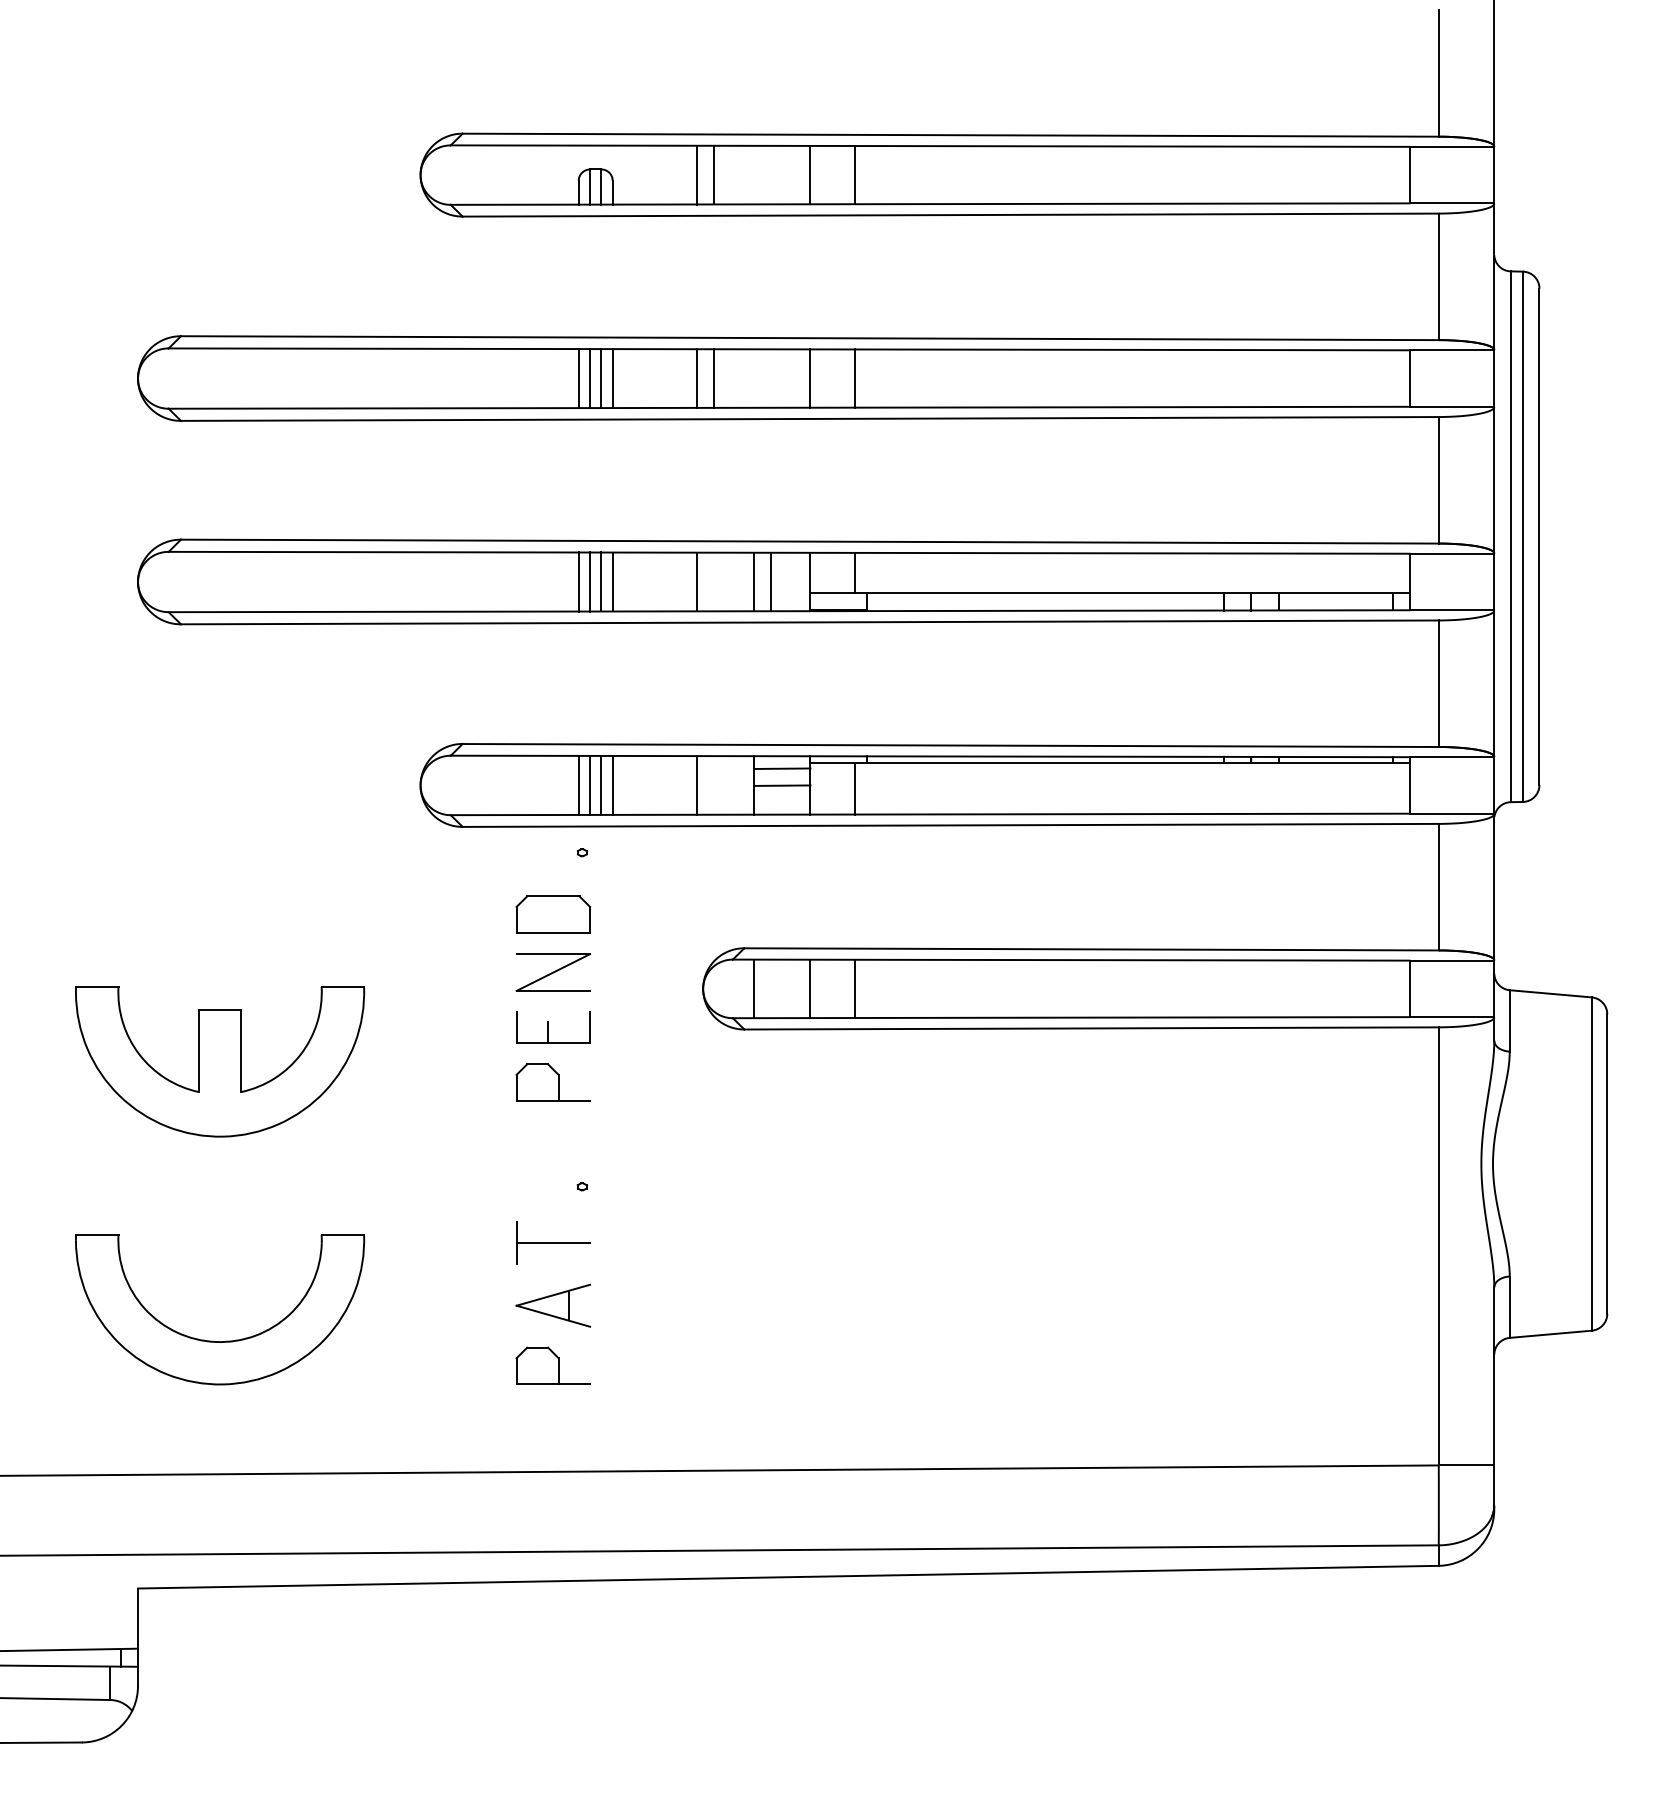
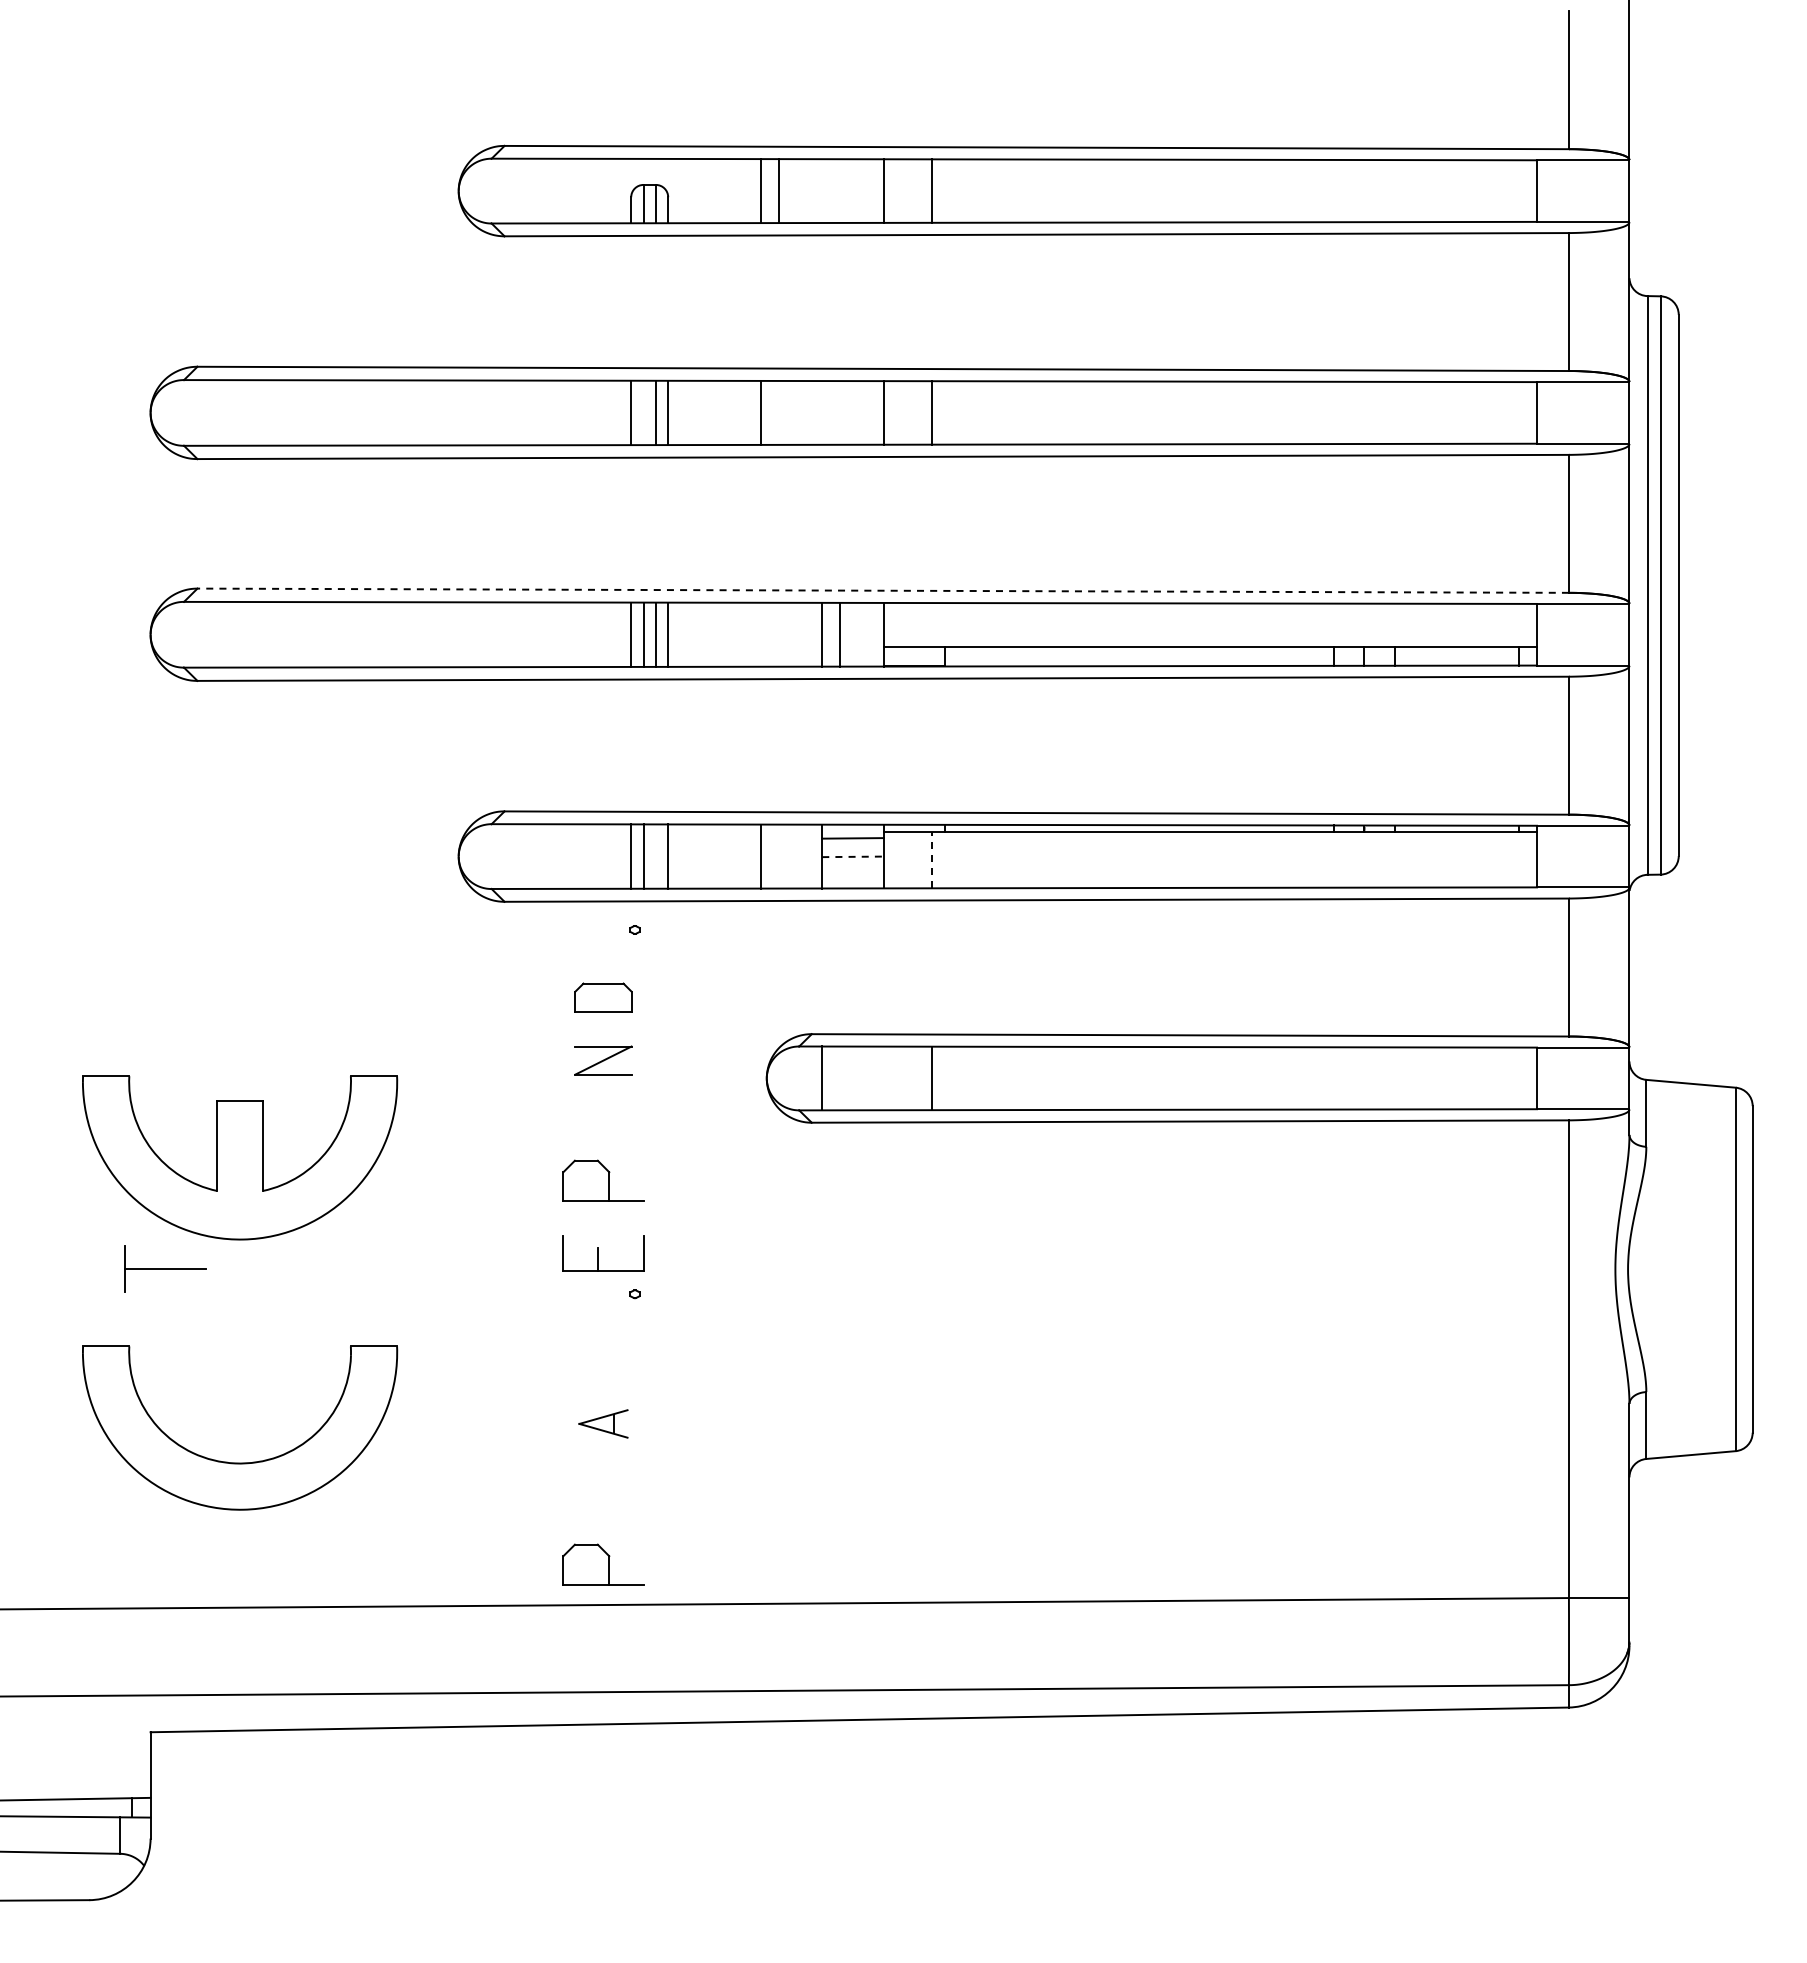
line: (590, 378) -> (643, 412), removed
line: (713, 378) -> (778, 412), removed
line: (810, 541) -> (883, 590), solid -> dashed
line: (855, 573) -> (932, 625), removed
line: (697, 581) -> (760, 634), removed
line: (601, 785) -> (655, 856), removed
line: (782, 785) -> (853, 856), solid -> dashed
line: (855, 788) -> (932, 859), solid -> dashed
part: (553, 914) -> (603, 997), size x0.7
part: (553, 972) -> (603, 1060), size x0.7
line: (810, 988) -> (883, 1078), removed
part: (553, 1027) -> (603, 1253), moved
part: (553, 1242) -> (165, 1268), moved
part: (553, 1305) -> (603, 1423), size x0.6
part: (553, 1365) -> (603, 1564), moved

